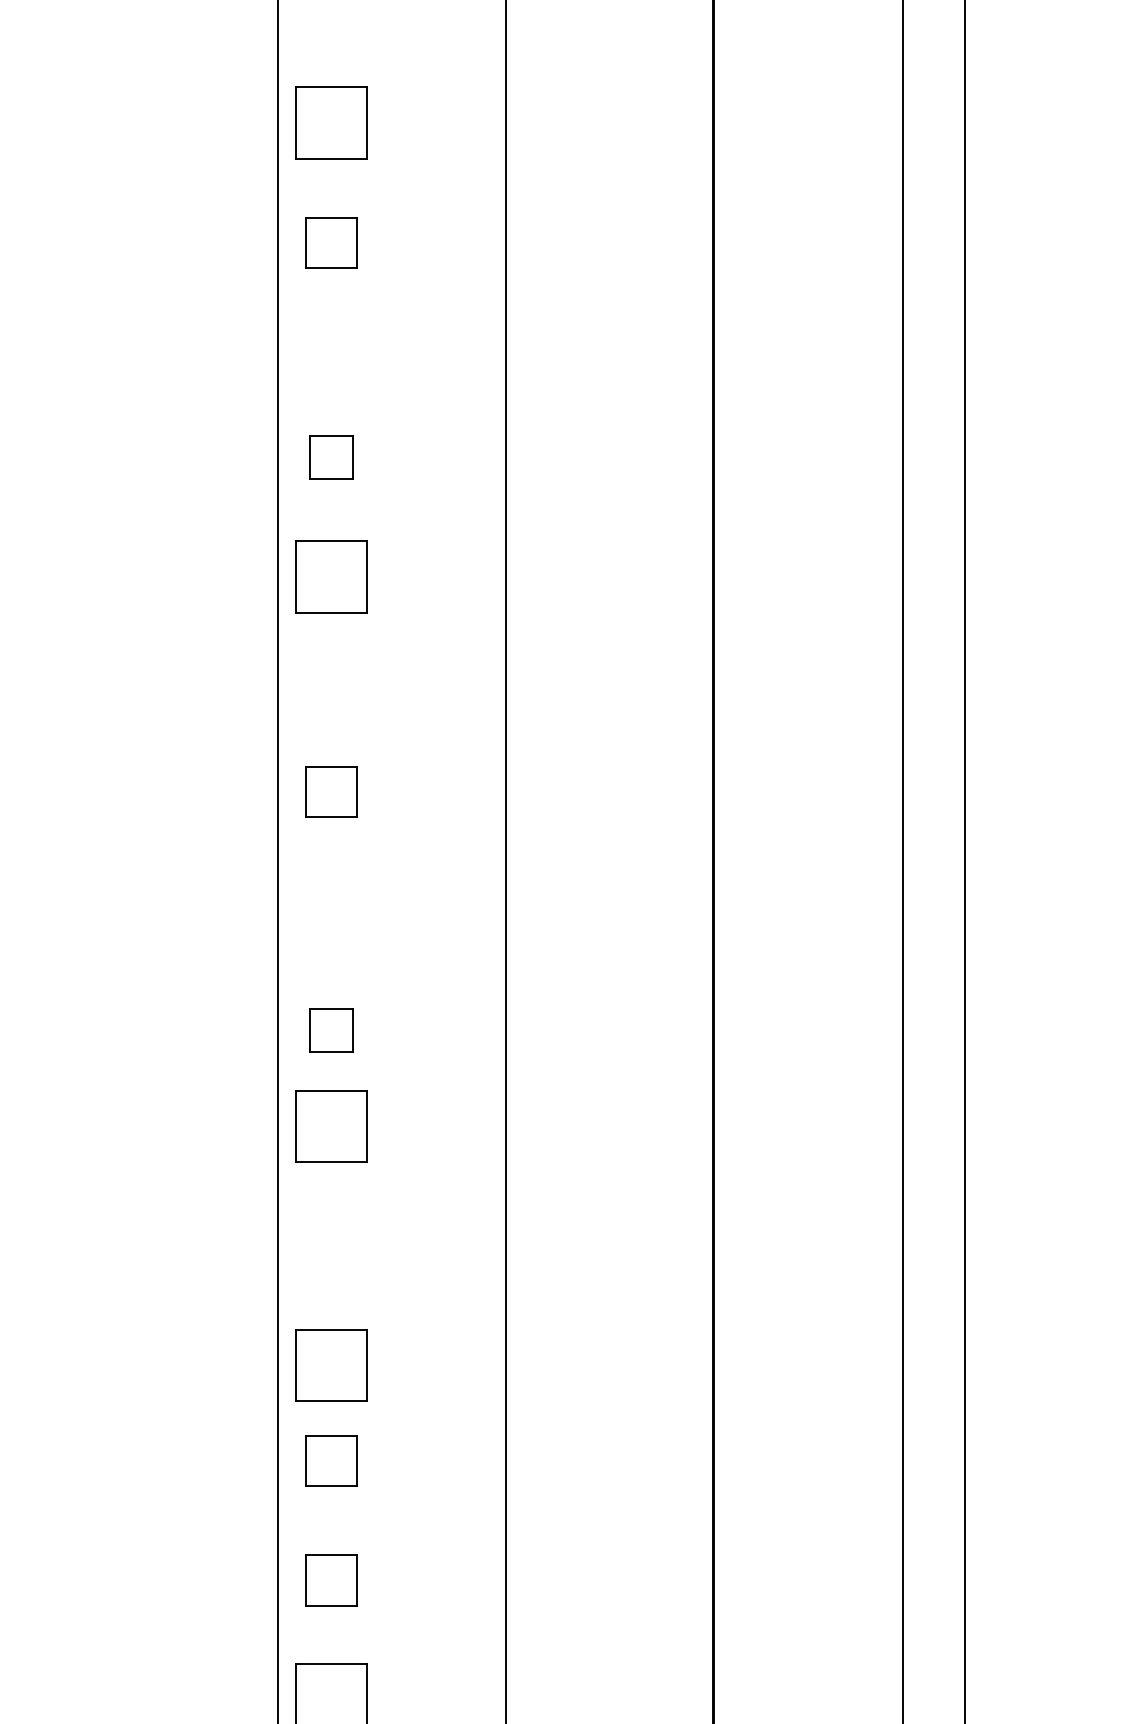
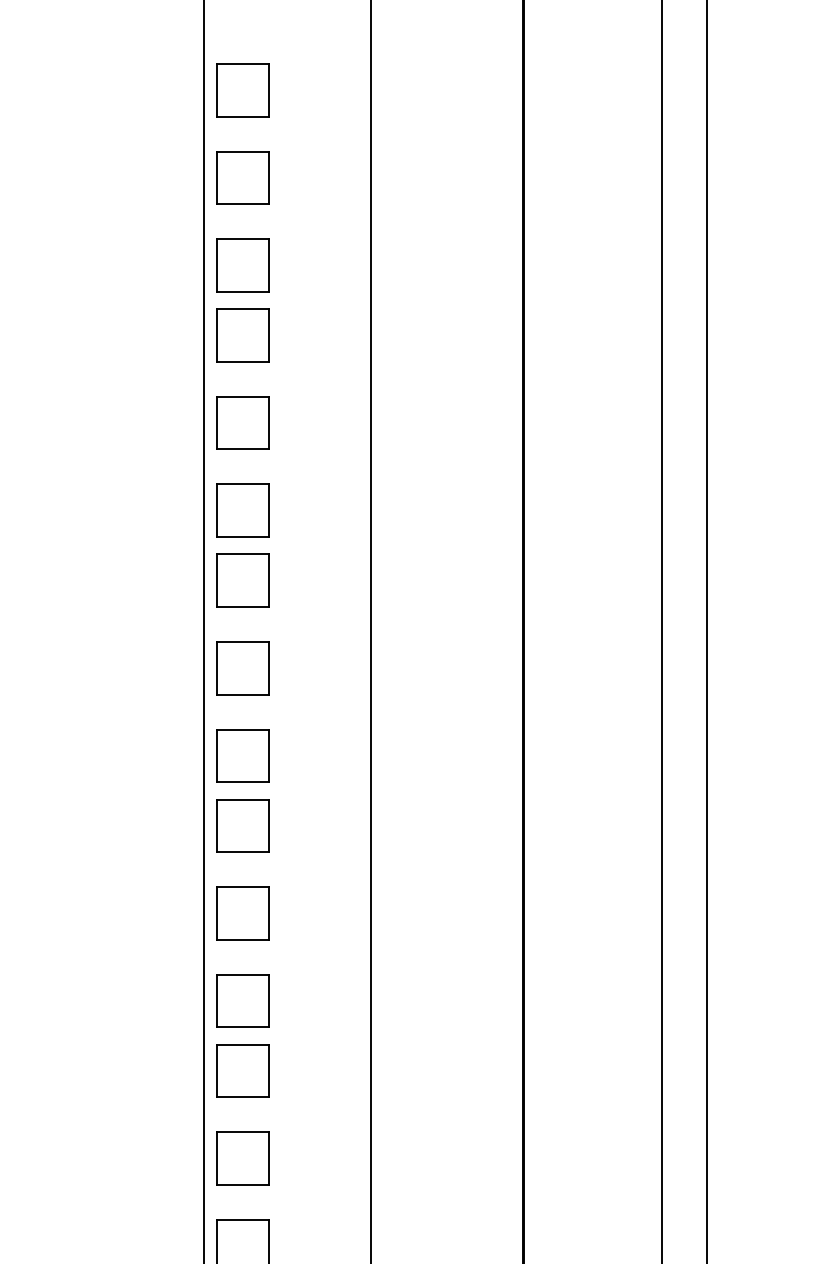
part: (331, 242) -> (243, 177), size x1.43
part: (331, 361) -> (243, 265), added
part: (331, 457) -> (243, 335), size x1.67
part: (331, 696) -> (243, 510), added
part: (331, 791) -> (243, 580), size x1.43
part: (331, 911) -> (243, 668), added
part: (331, 1030) -> (243, 755), size x1.67
part: (331, 1245) -> (243, 913), added
part: (331, 1460) -> (243, 1070), size x1.43
part: (331, 1580) -> (243, 1158), size x1.43

